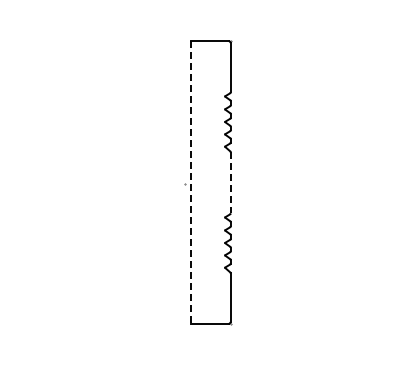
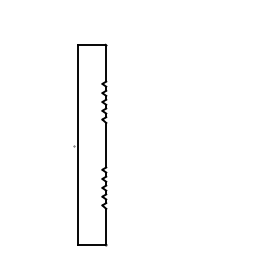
line: (191, 182) -> (78, 144), dashed -> solid
line: (230, 182) -> (106, 144), dashed -> solid

